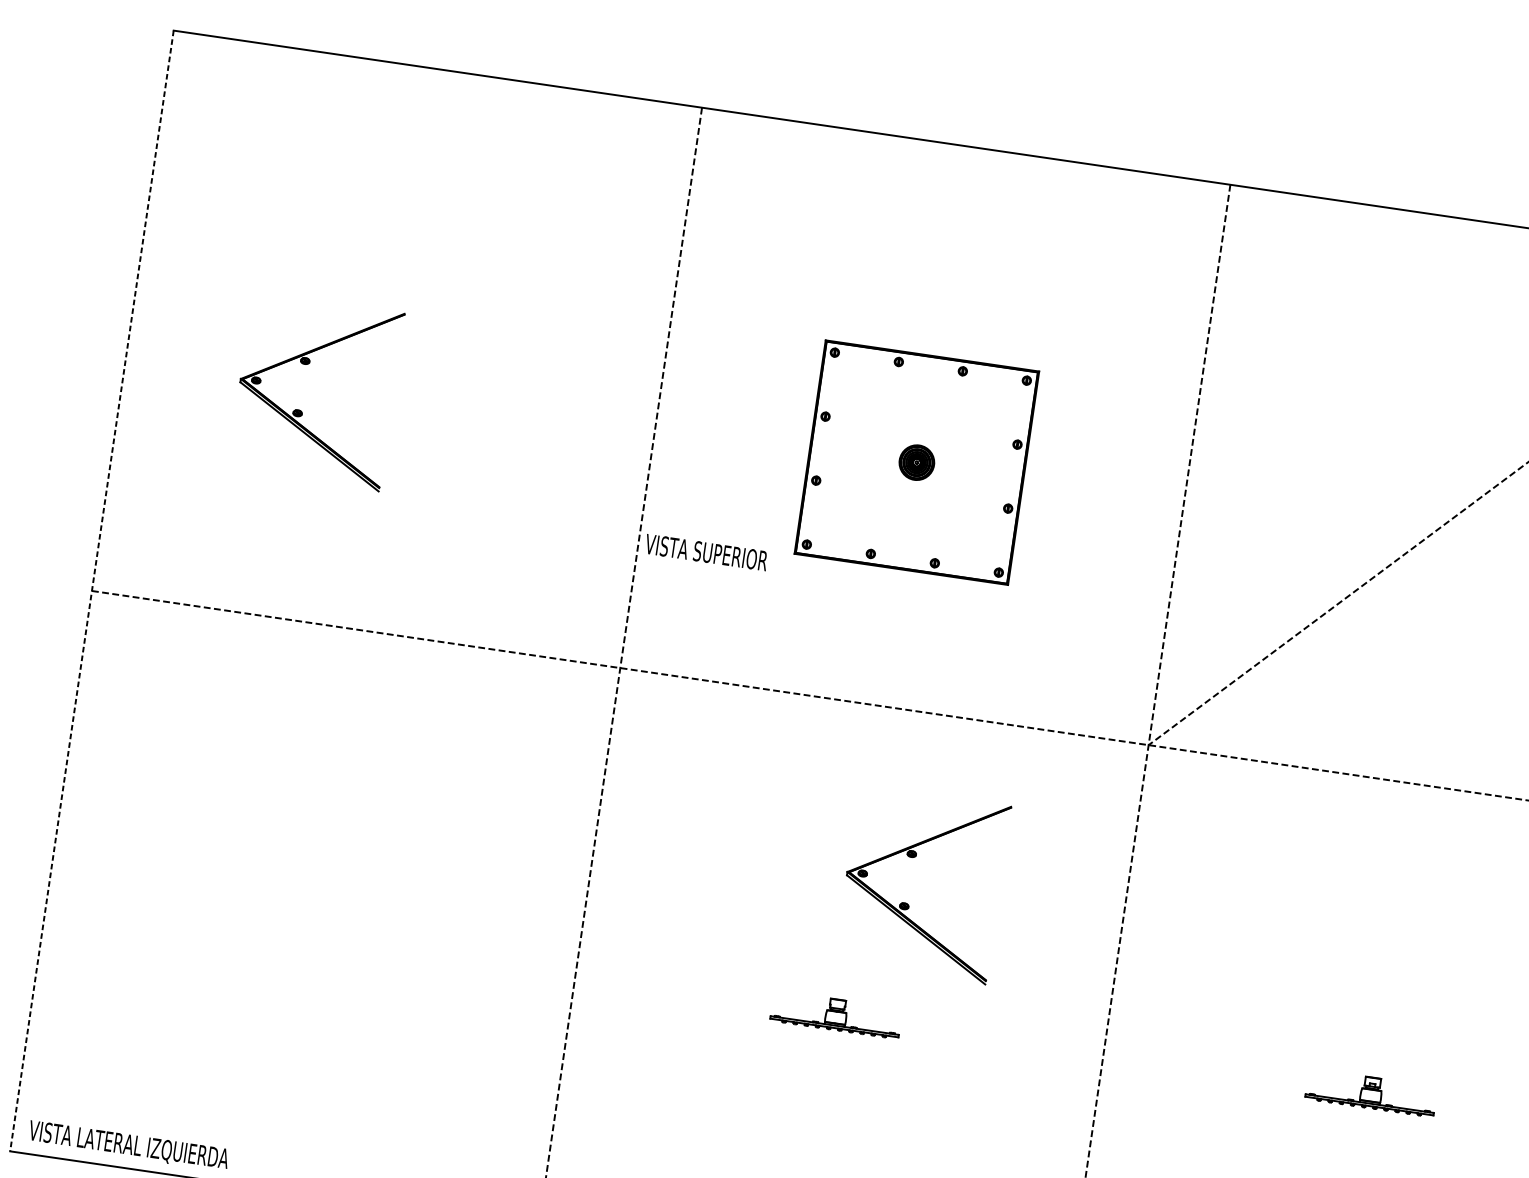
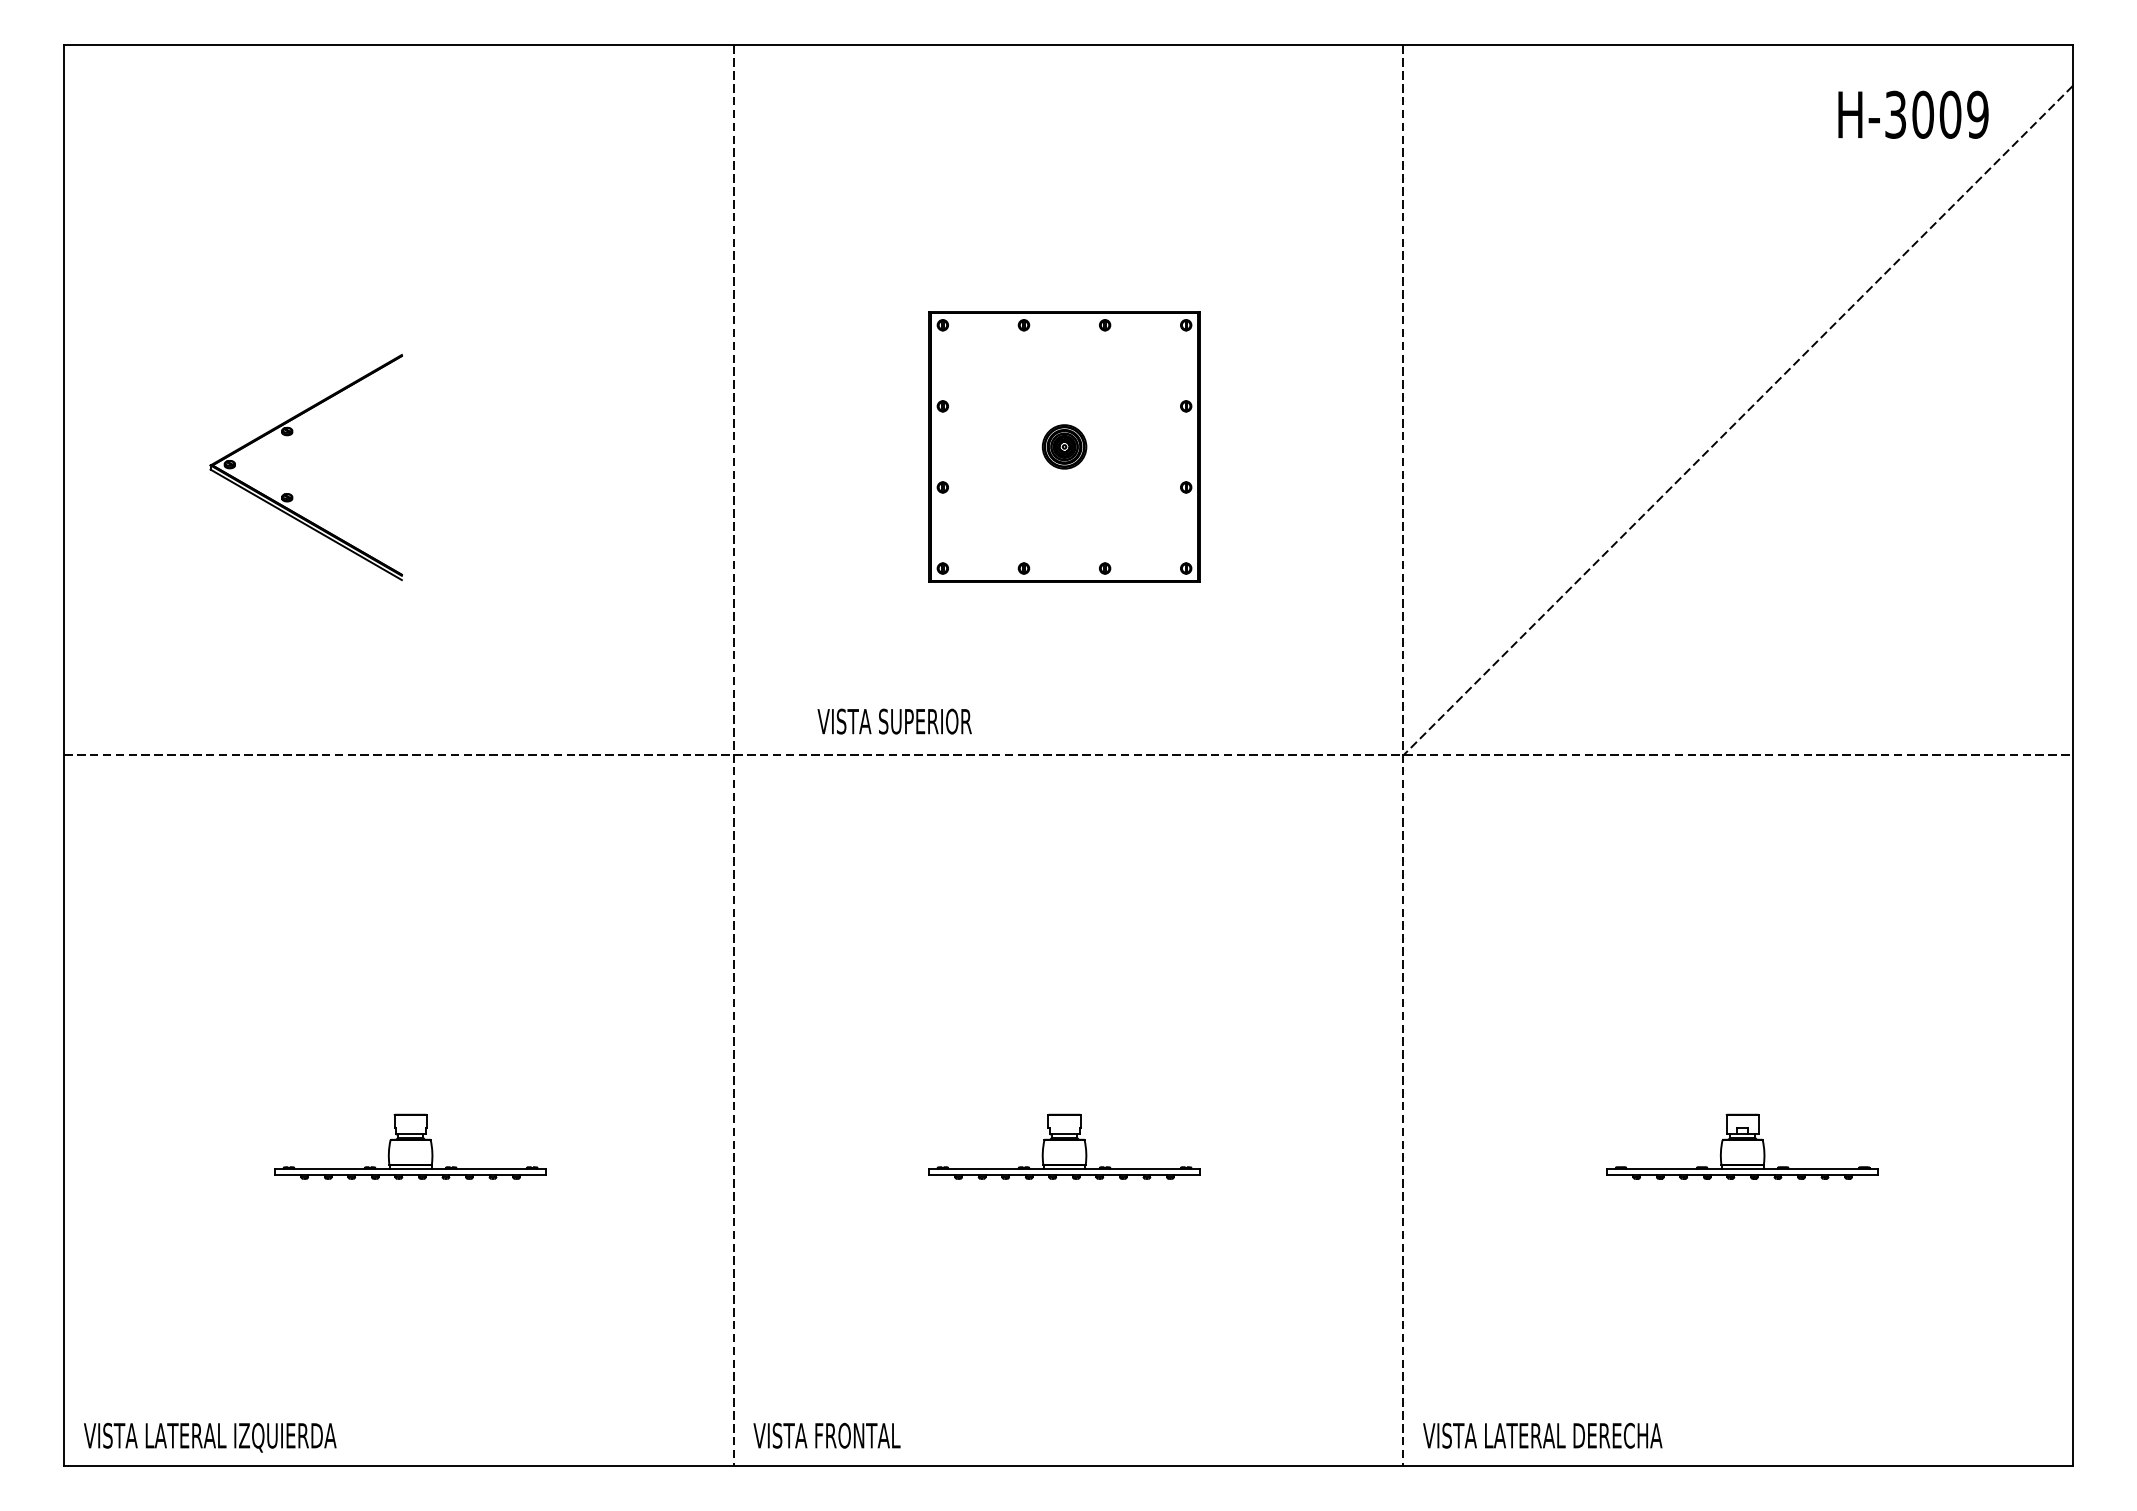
text: (706, 552) -> (894, 721), moved
line: (92, 591) -> (64, 755), dashed -> solid
part: (907, 903) -> (1132, 995), removed
part: (320, 939) -> (410, 1146), added
part: (836, 1014) -> (1064, 1146), size x1.67
part: (1371, 1092) -> (1742, 1146), size x1.67

